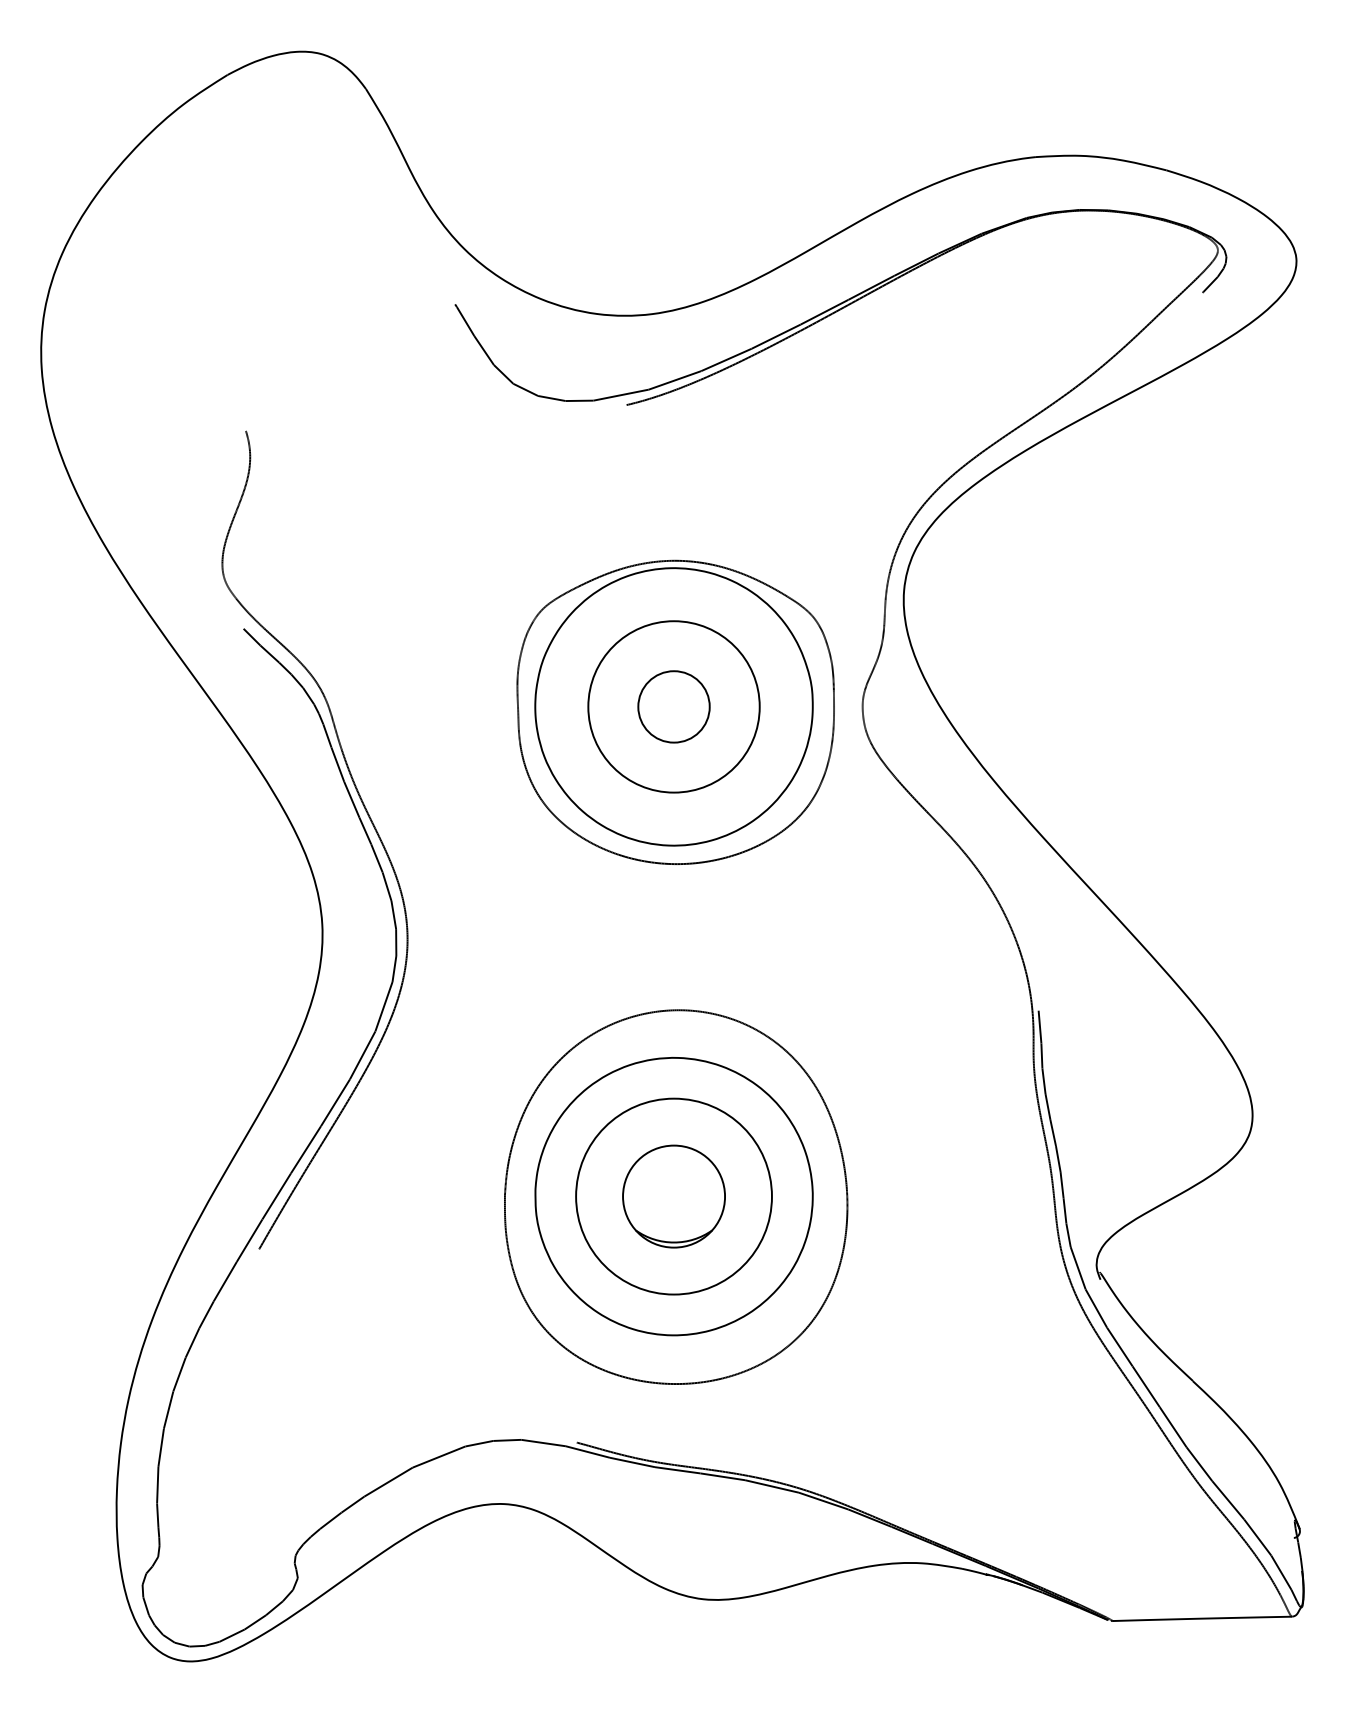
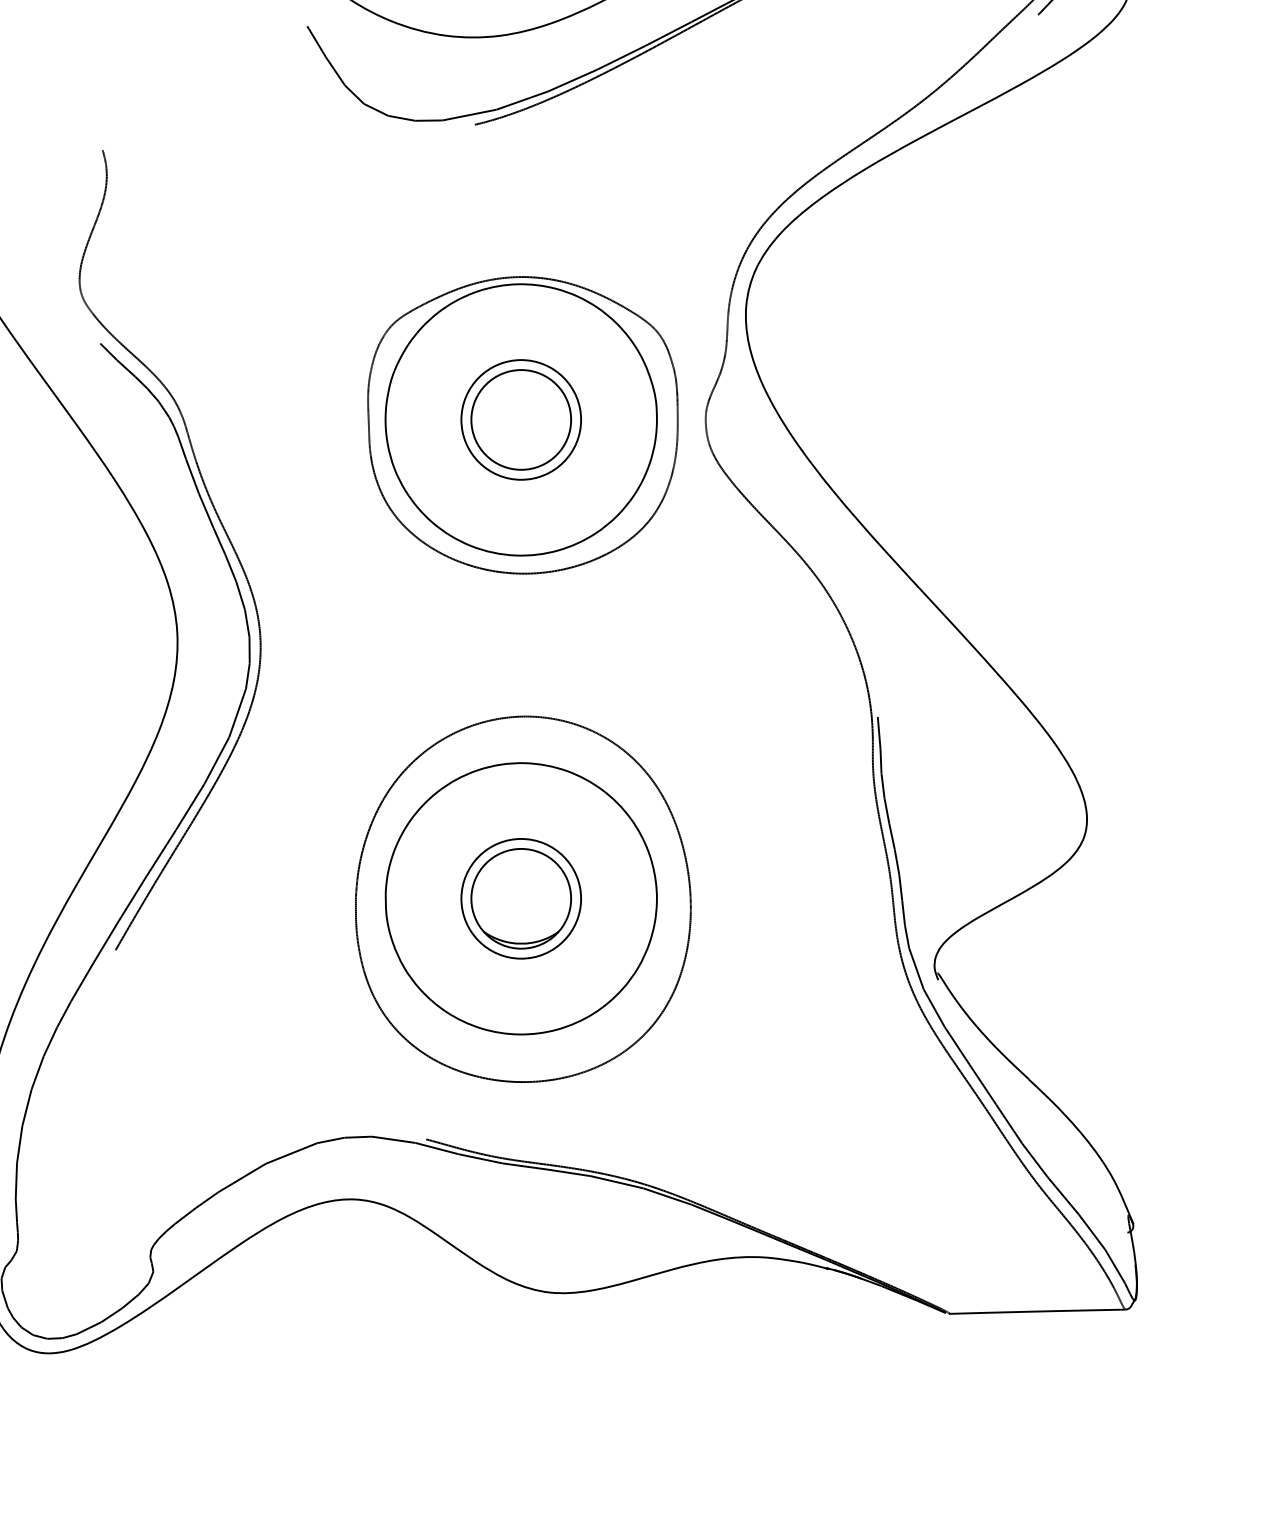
circle: (673, 706) -> (520, 419), size x0.71
circle: (674, 706) -> (521, 419), size x1.43
circle: (673, 1196) -> (520, 898), size x0.62

